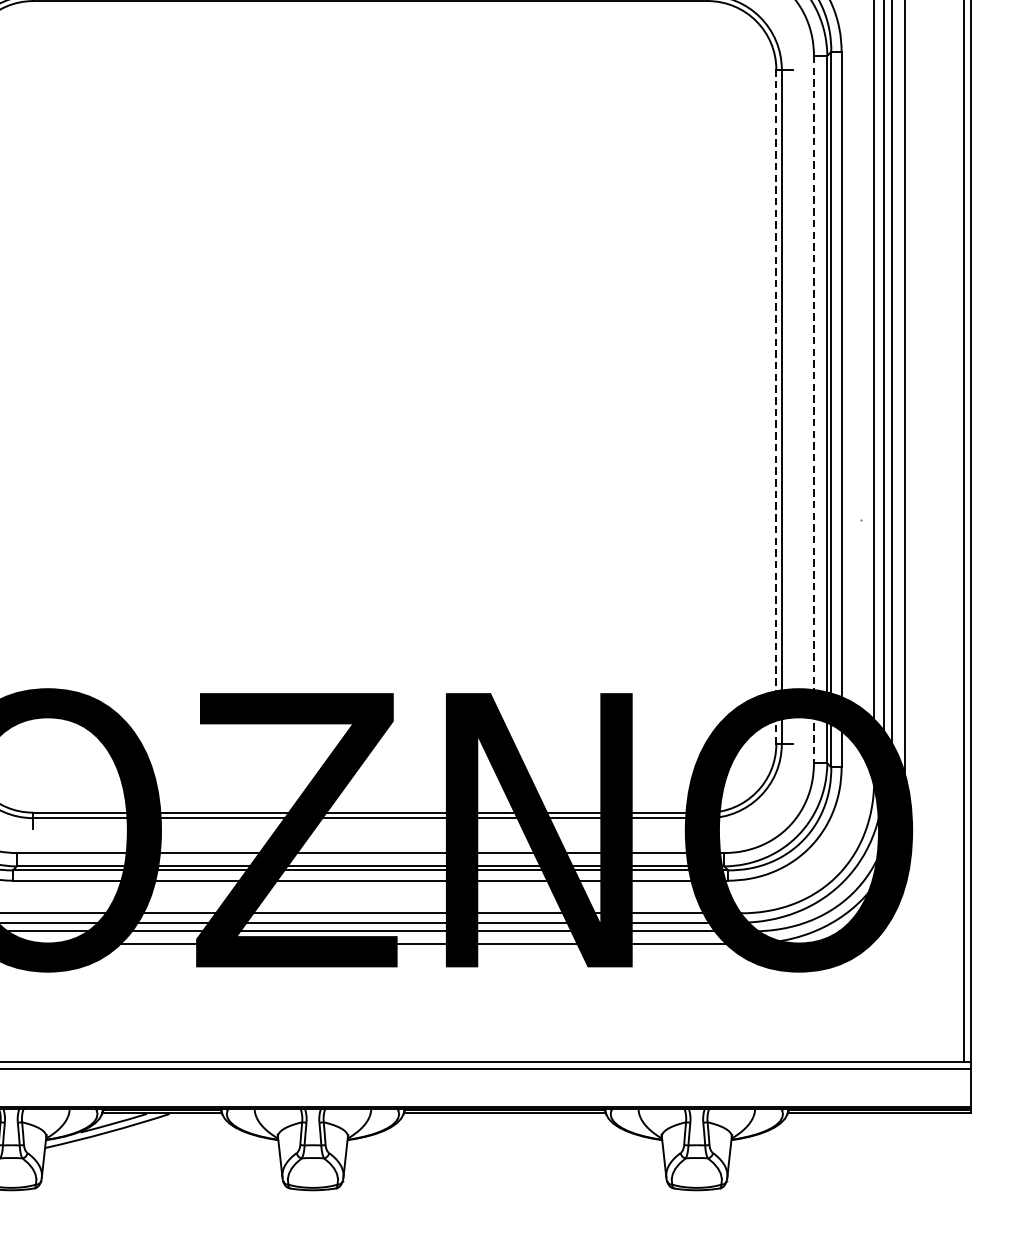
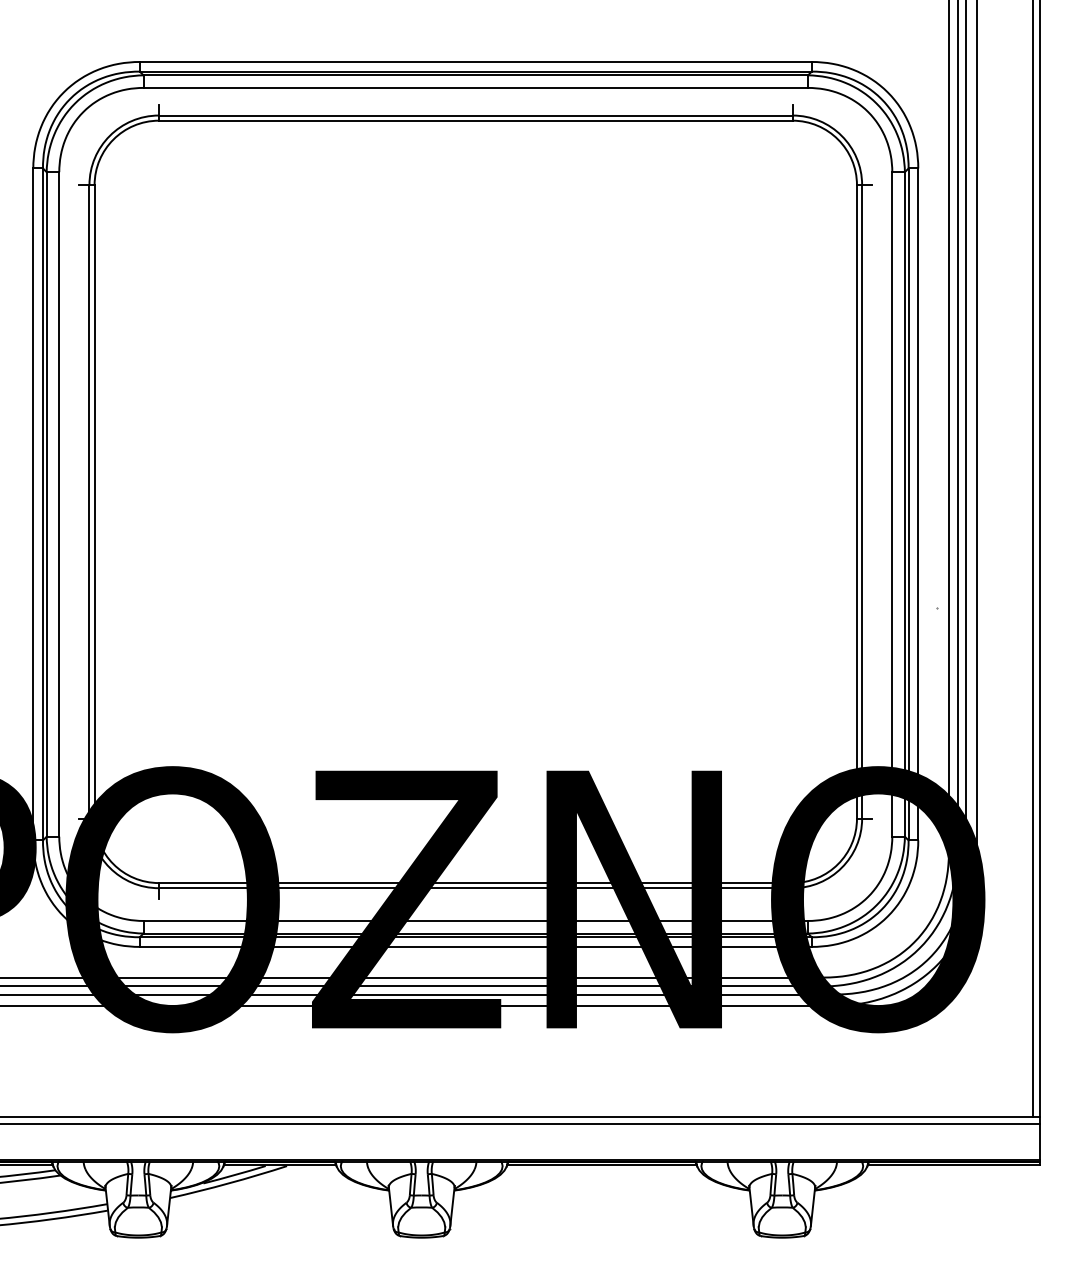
line: (775, 406) -> (856, 501), dashed -> solid
line: (814, 409) -> (892, 504), dashed -> solid

